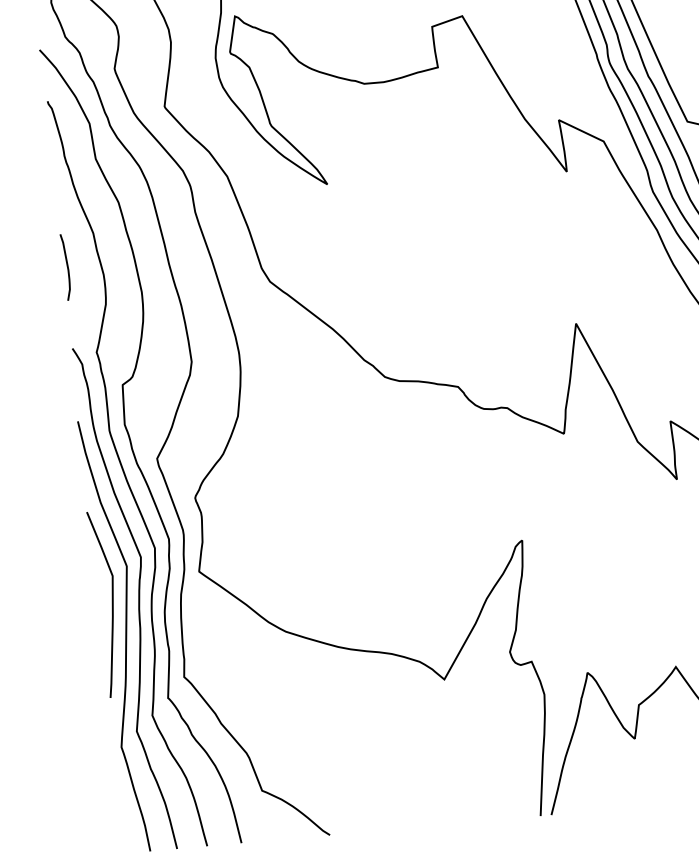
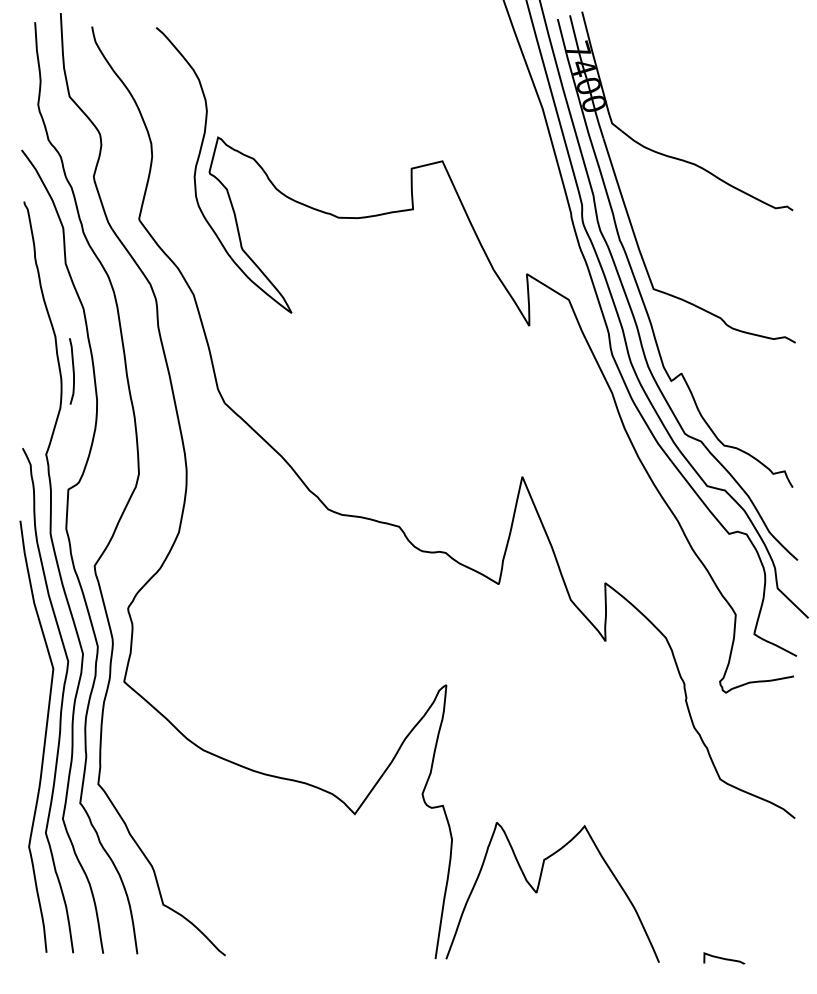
curve: (66, 267) -> (72, 371), moved
curve: (111, 603) -> (34, 704), removed

